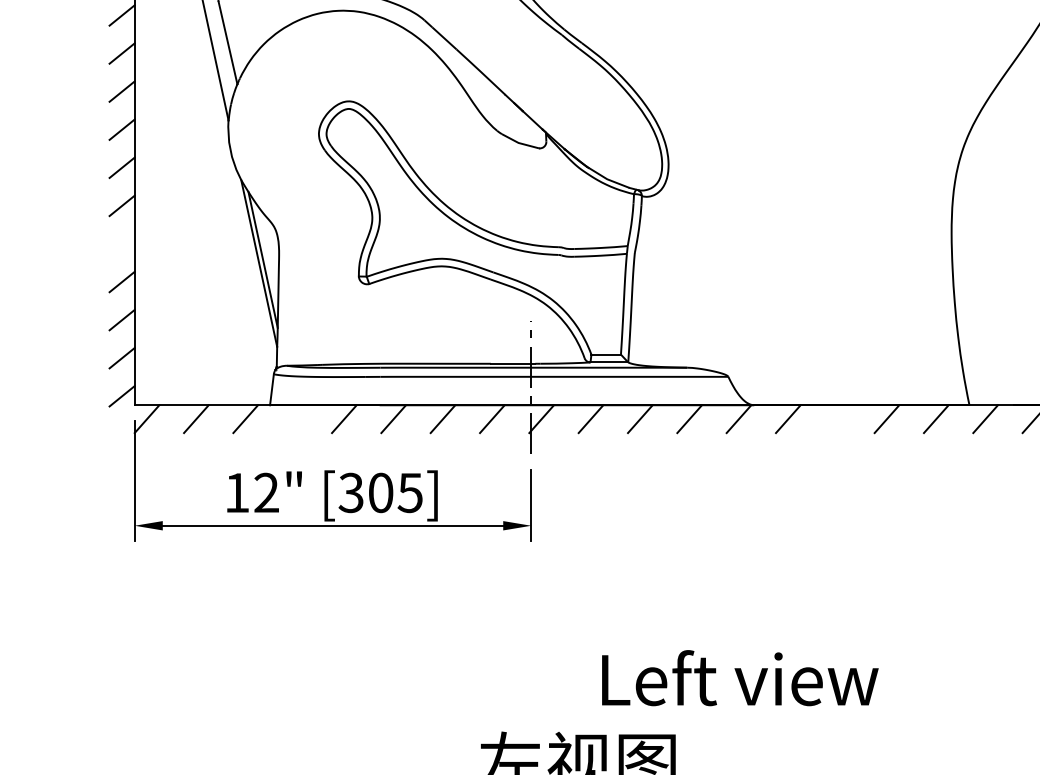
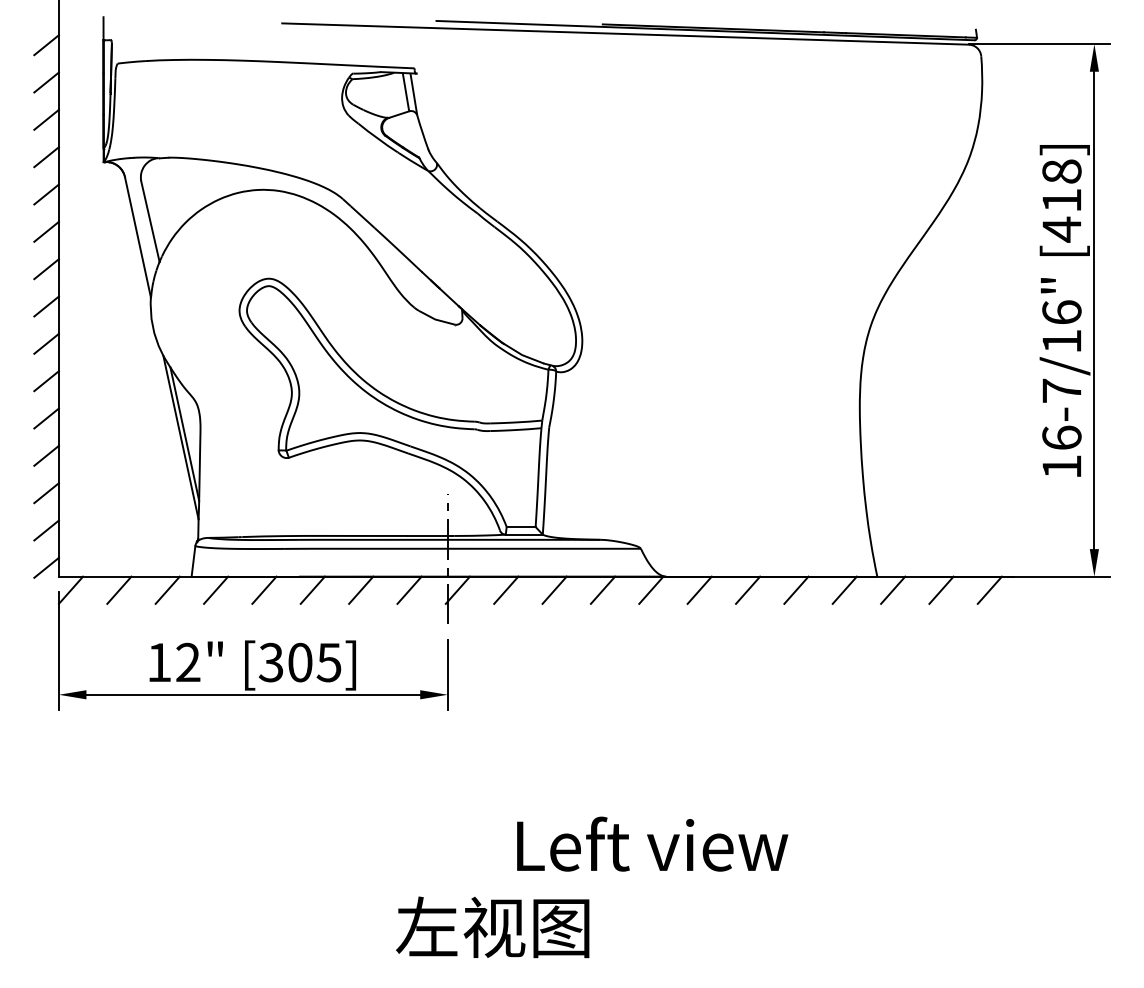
line: (122, 243) -> (46, 418), added
line: (295, 418) -> (216, 589), added
line: (838, 418) -> (748, 589), added

